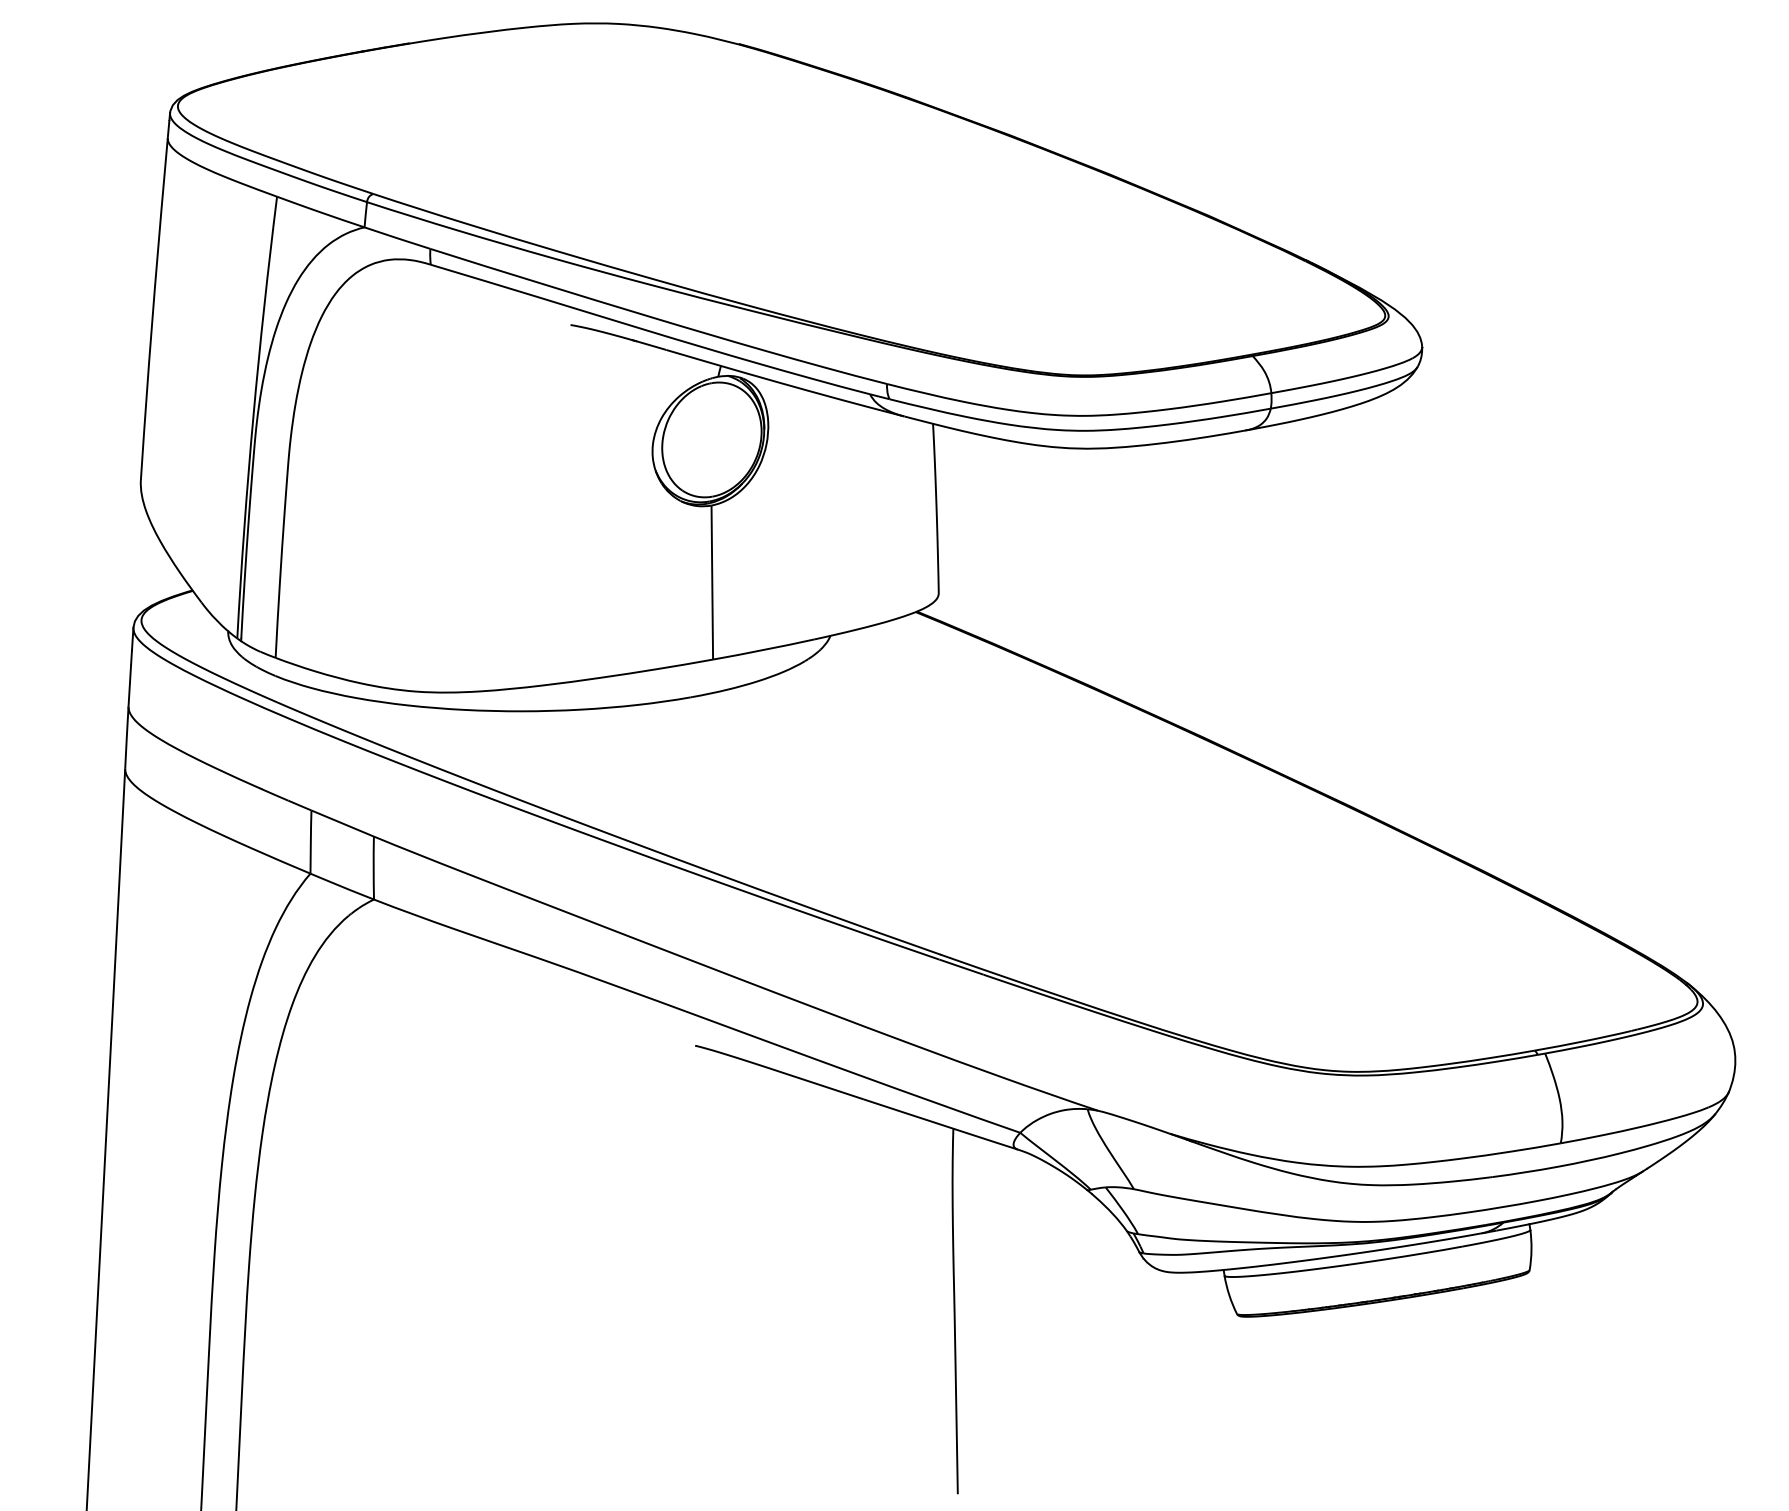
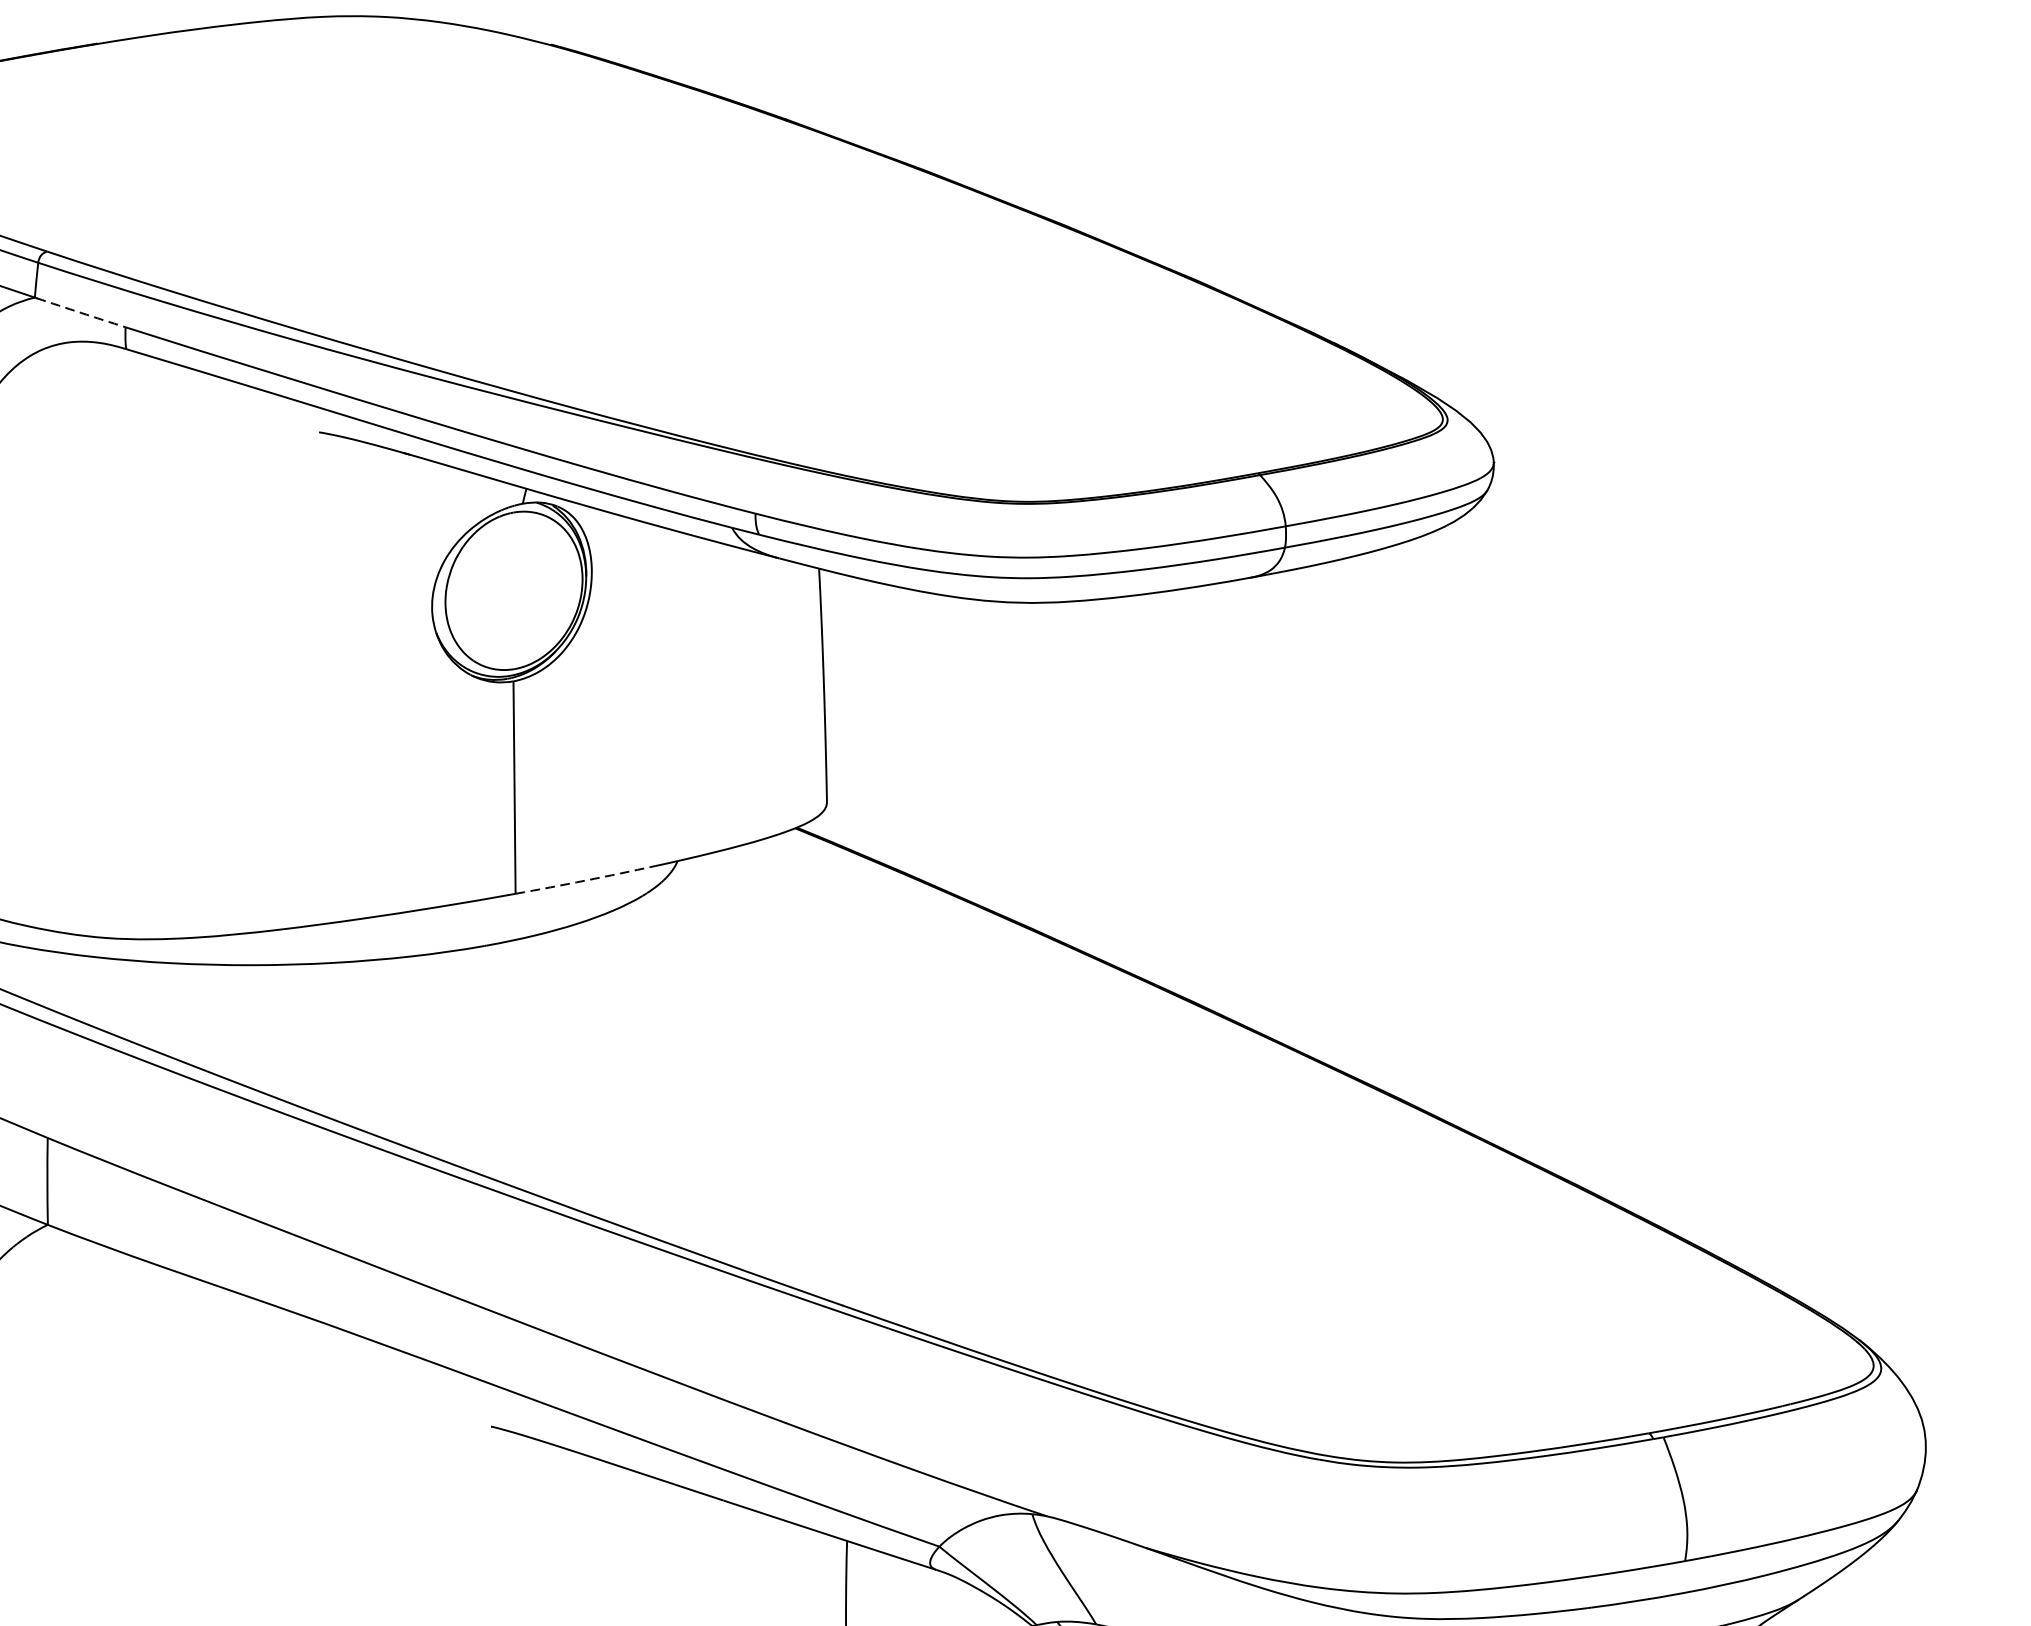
arc: (398, 238) -> (81, 312), solid -> dashed
arc: (763, 650) -> (585, 881), solid -> dashed

